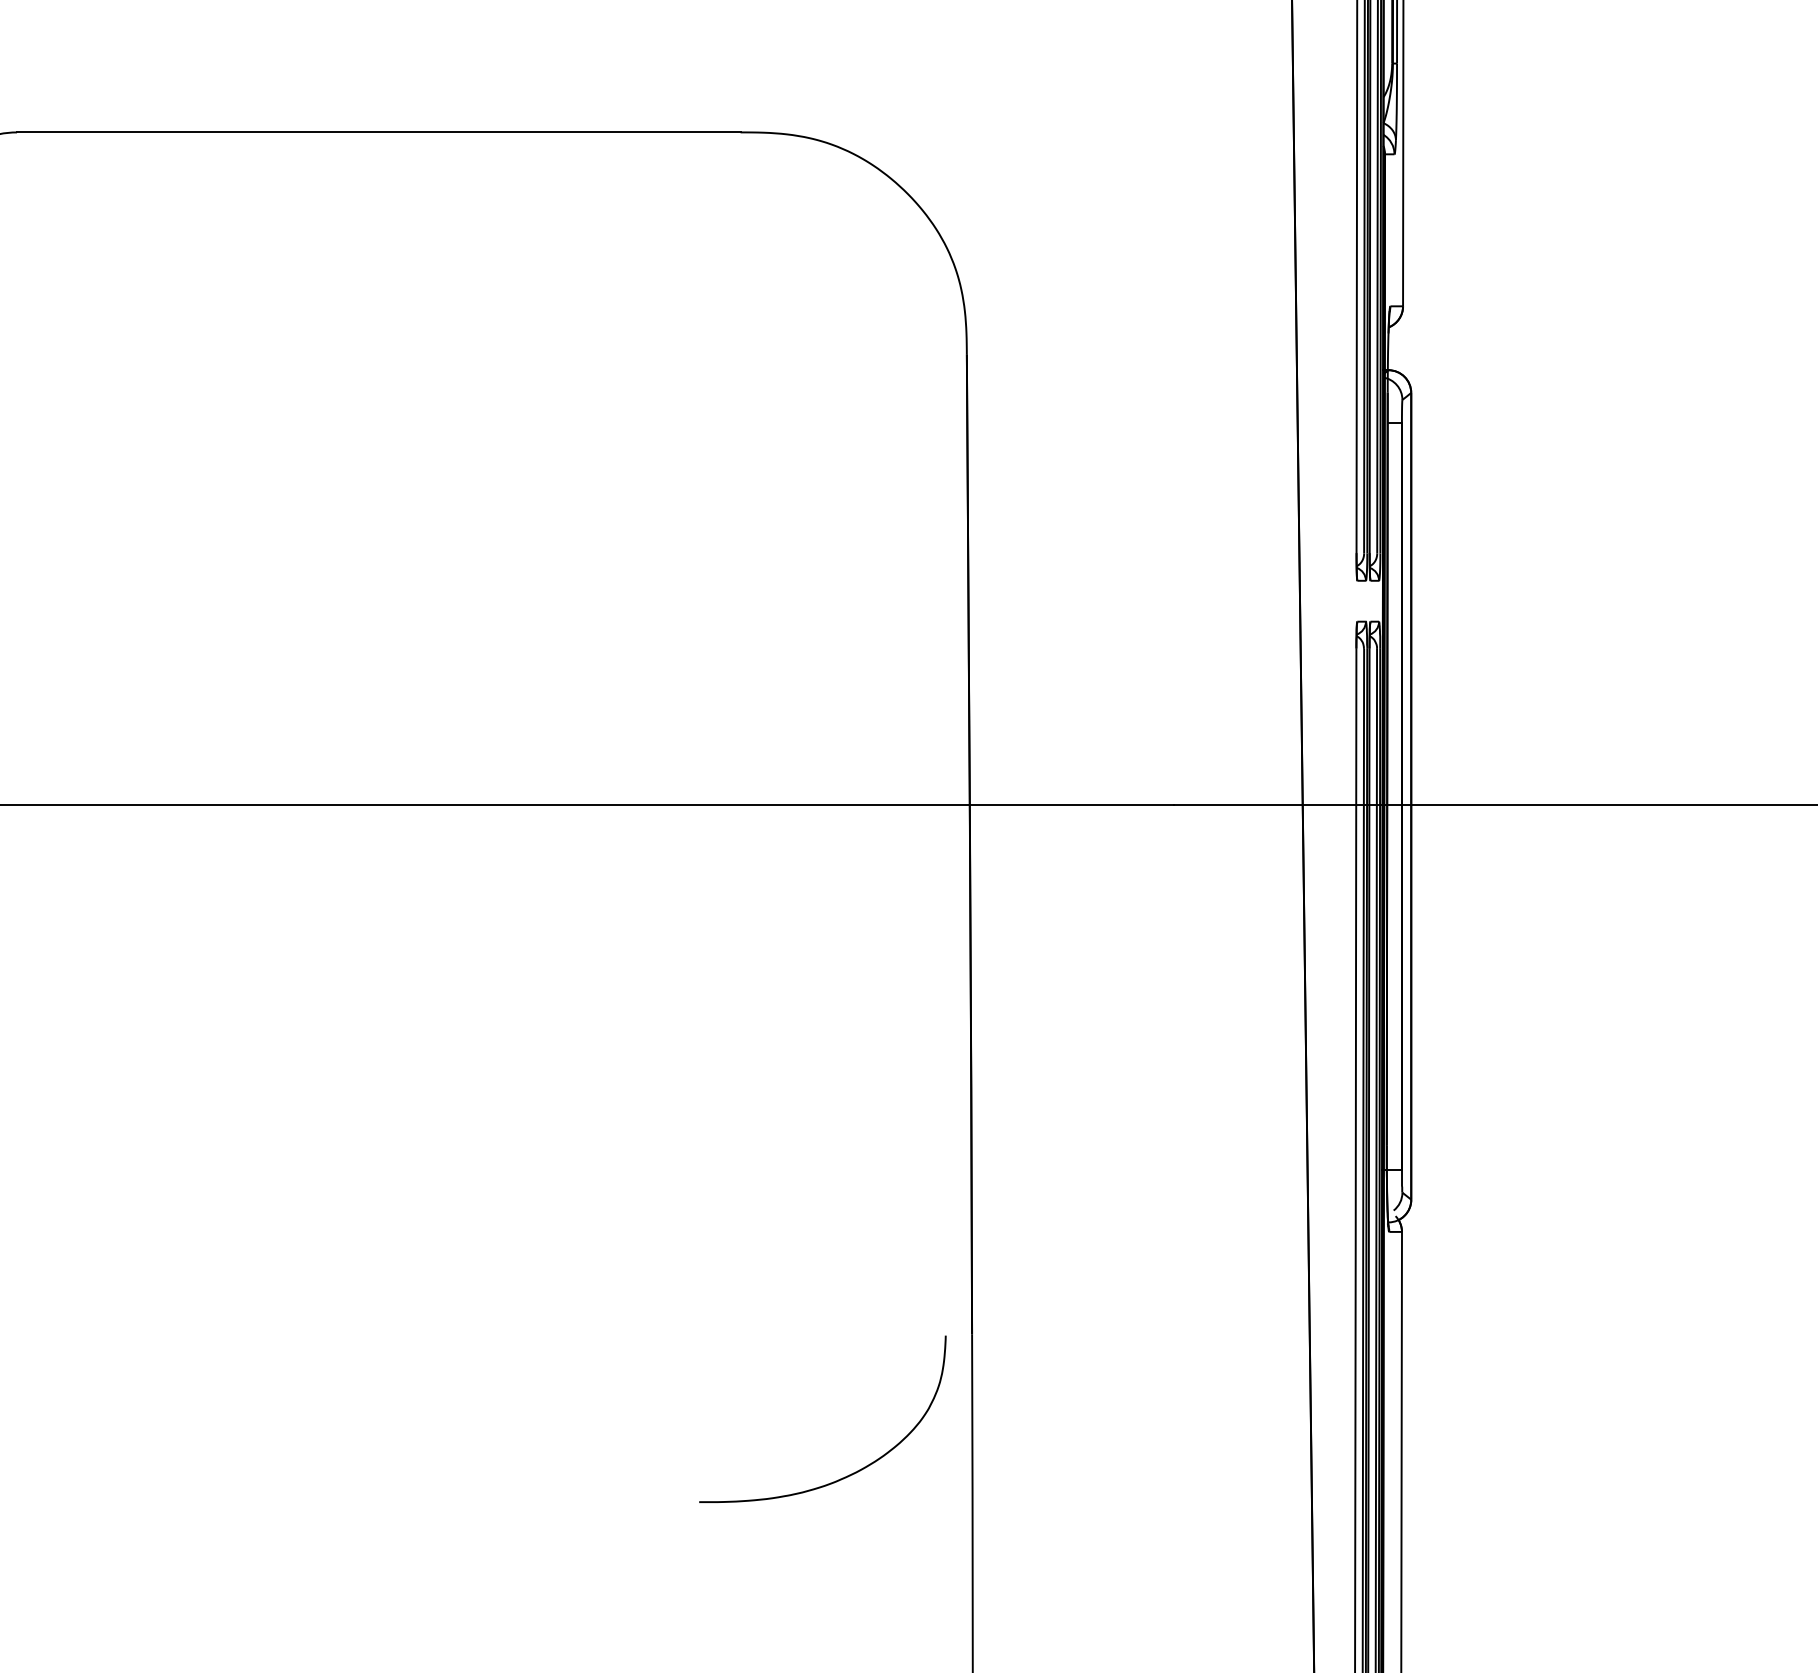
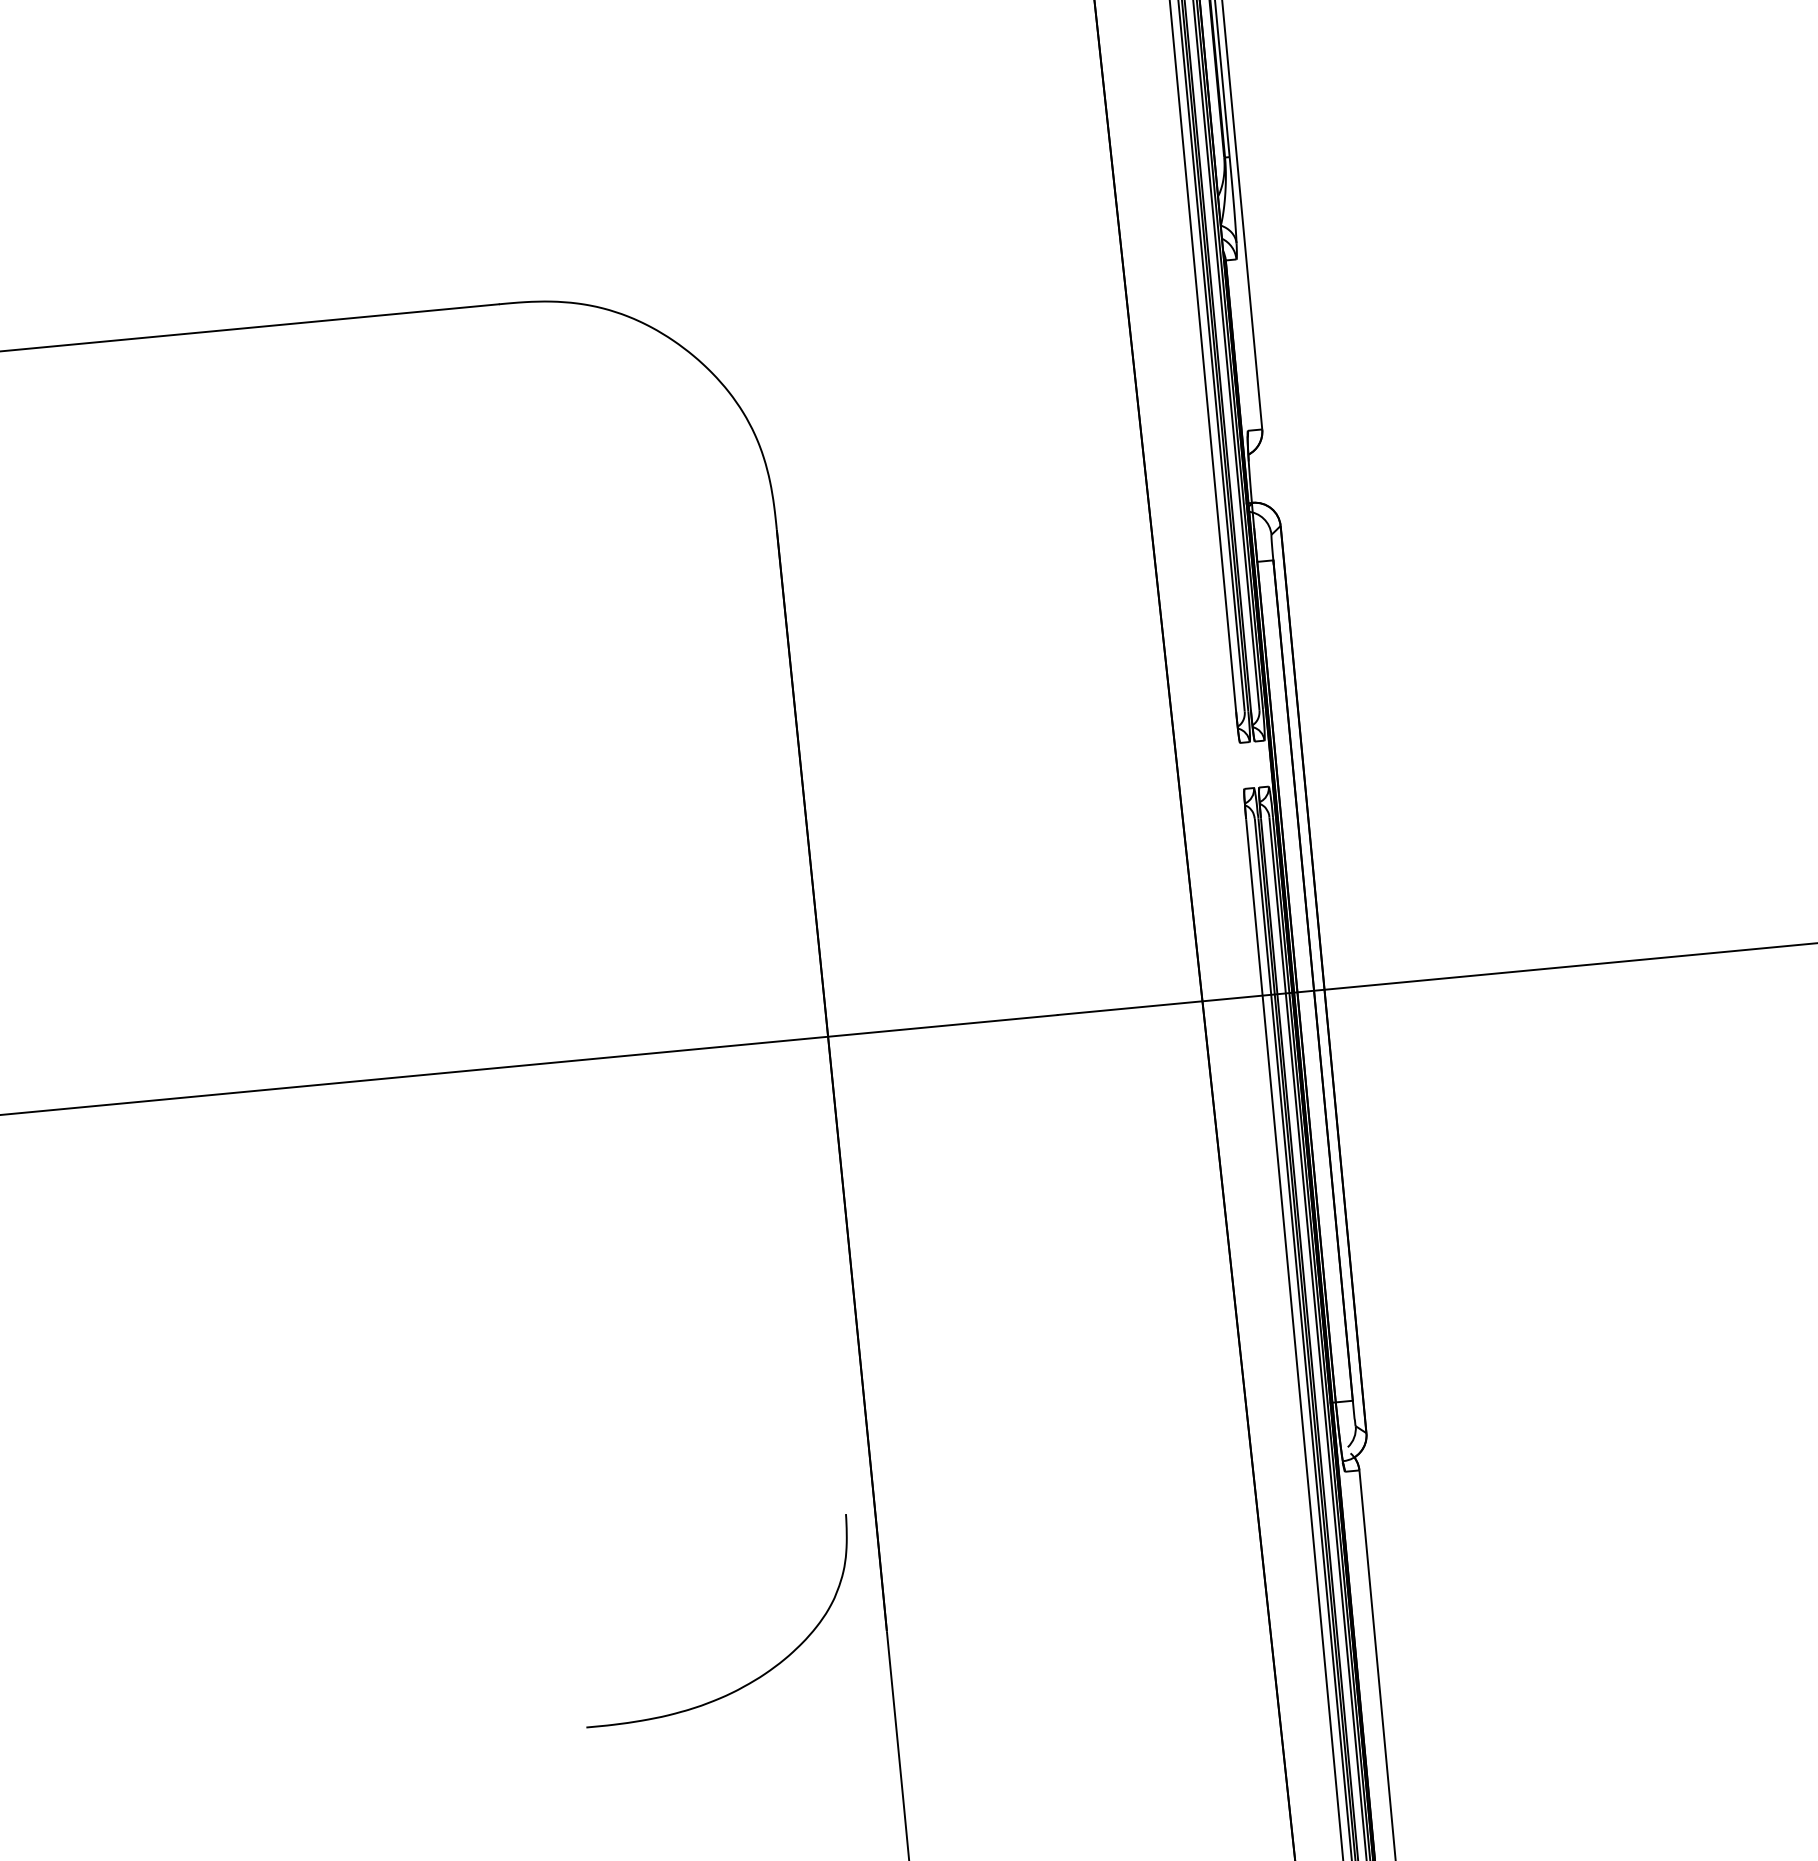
curve: (849, 1474) -> (752, 1680), moved

